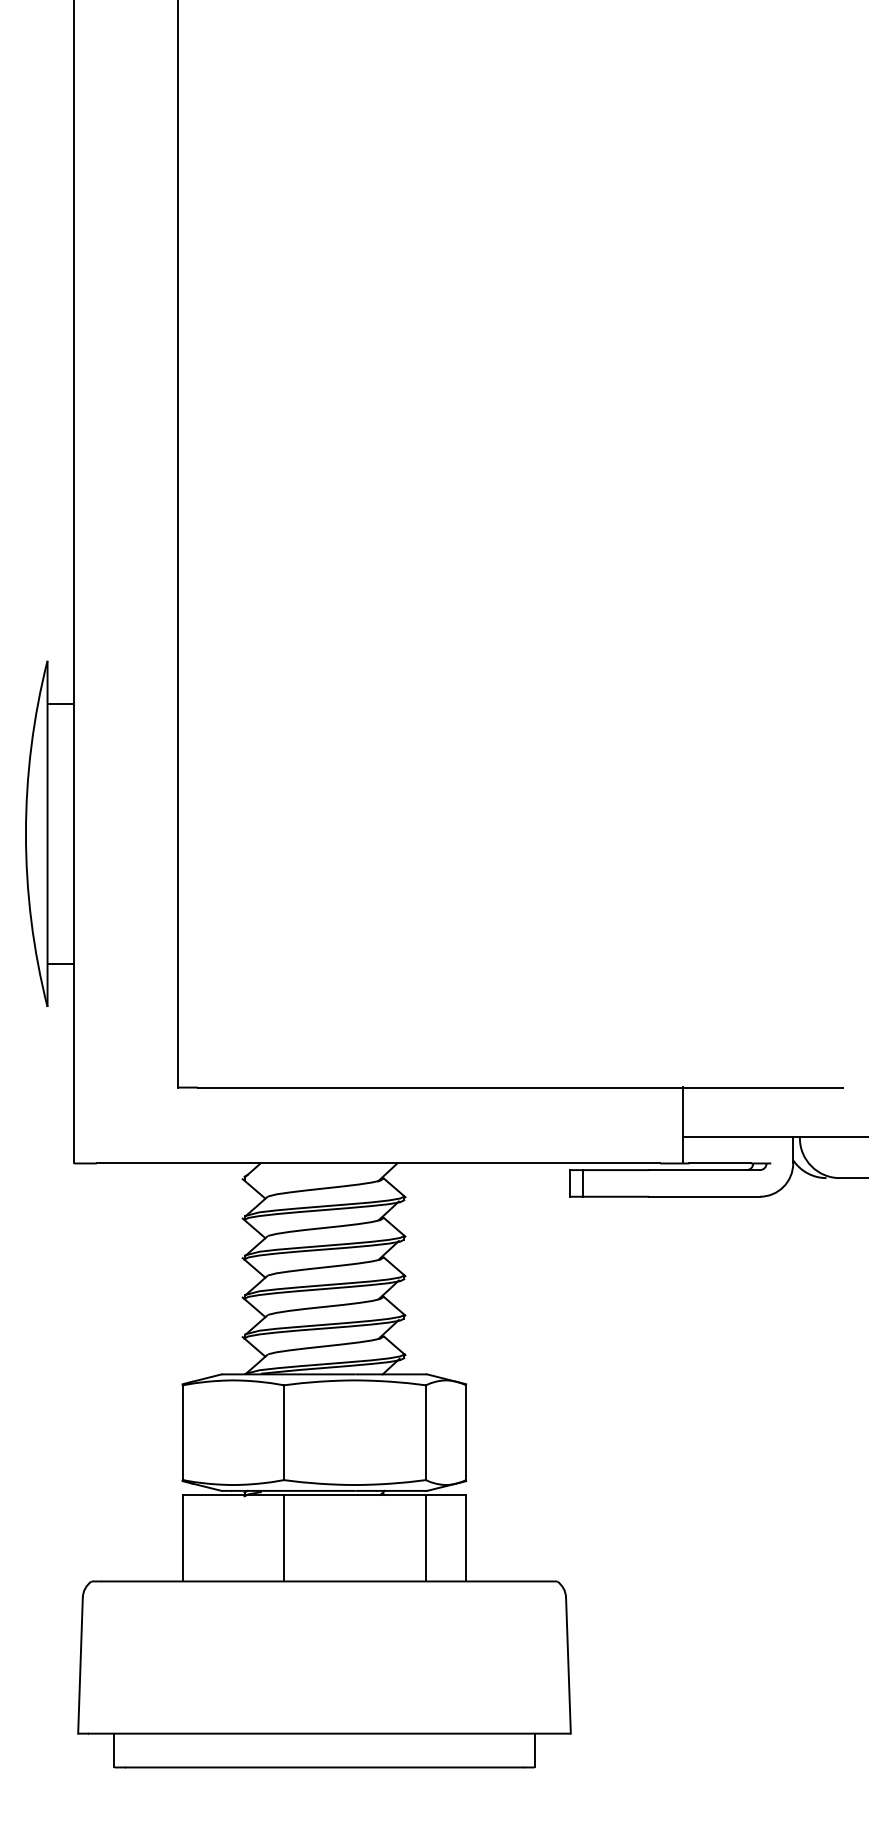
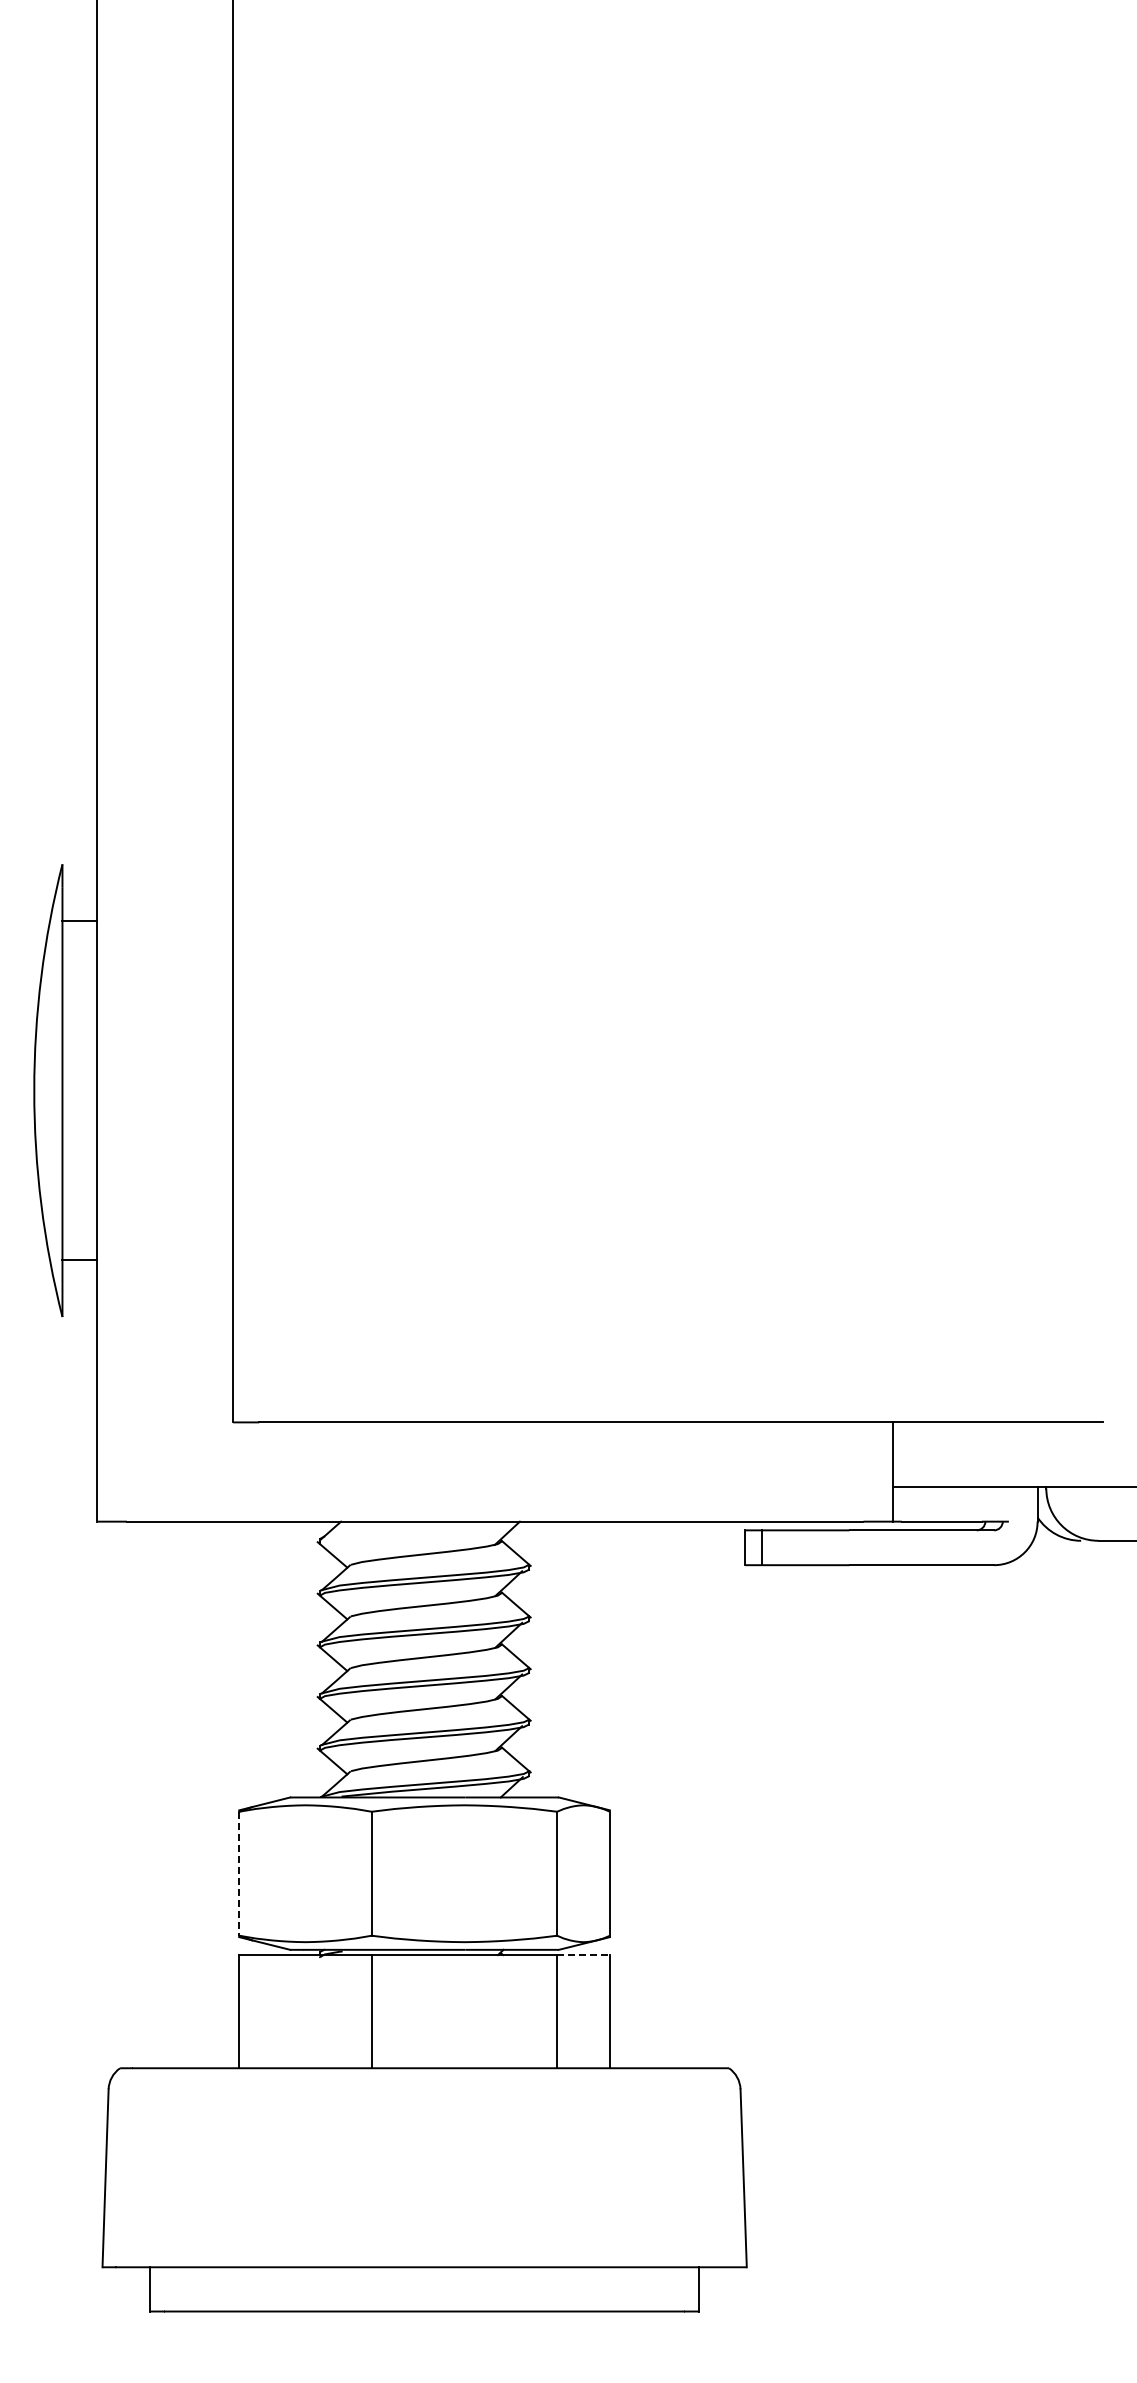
line: (182, 1432) -> (239, 1873), solid -> dashed
line: (446, 1495) -> (584, 1955), solid -> dashed

